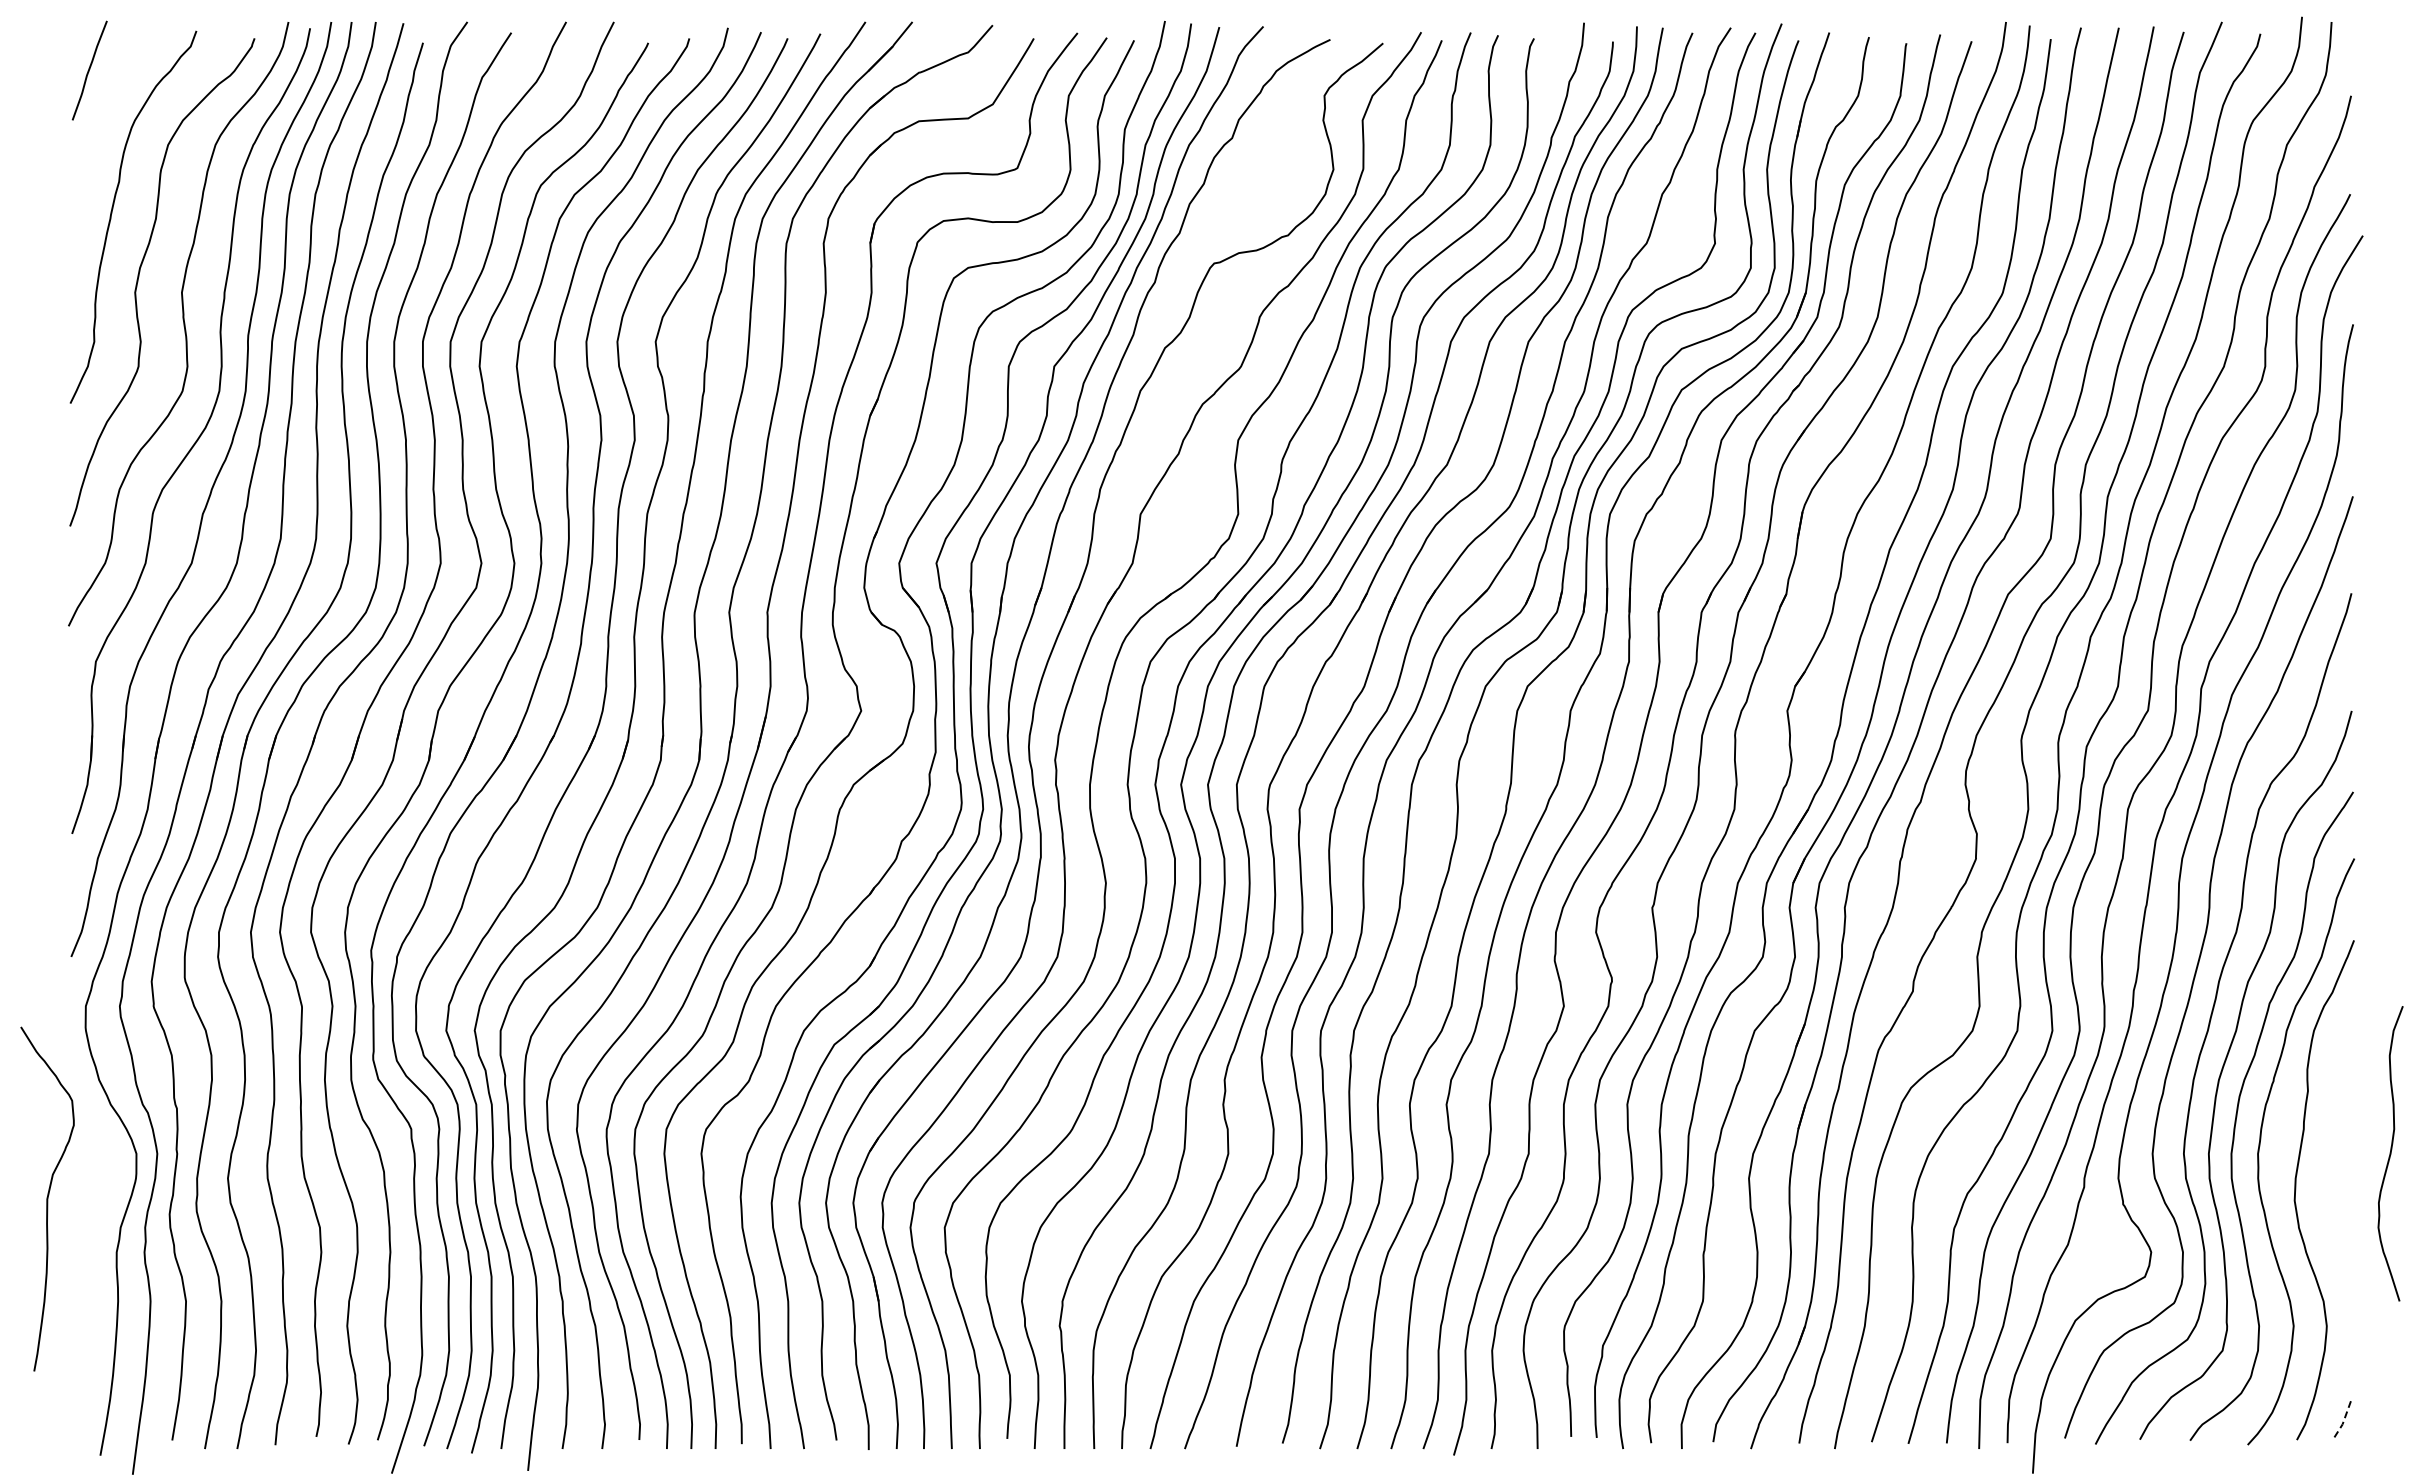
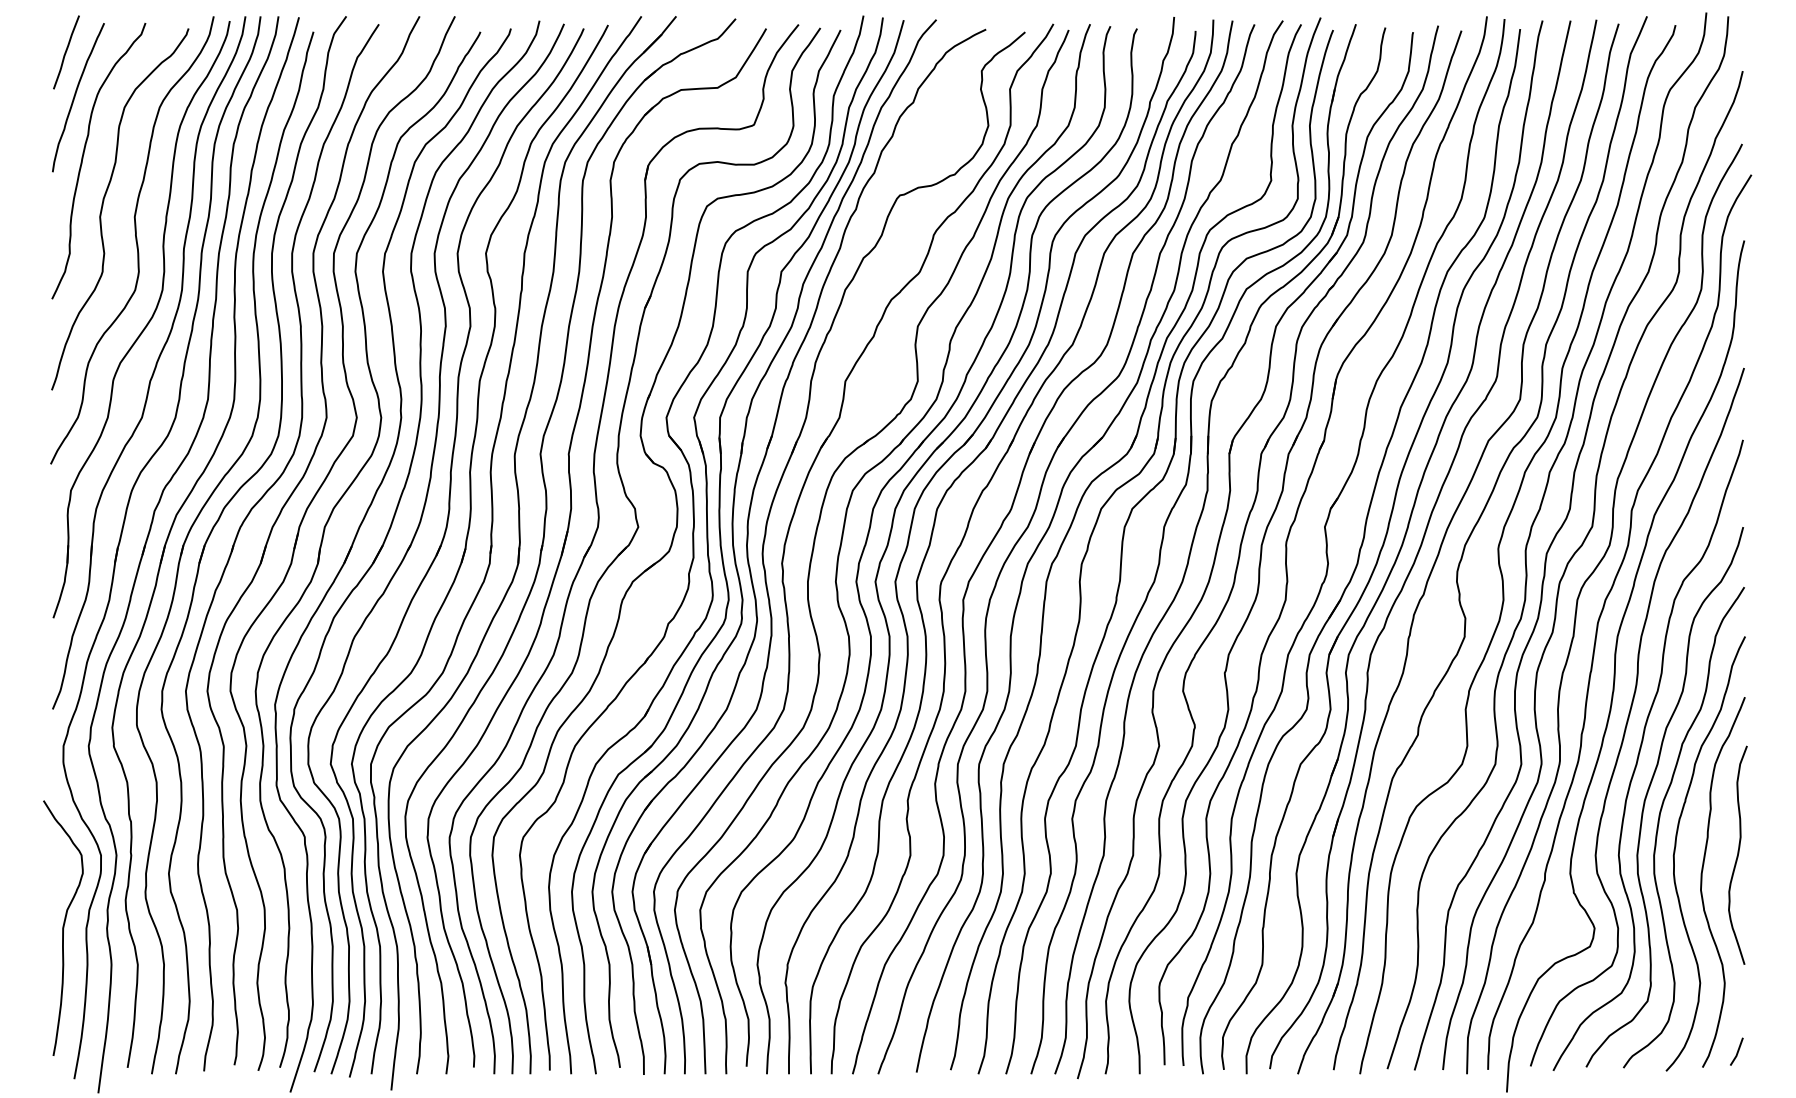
curve: (101, 131) -> (75, 97), added
curve: (2390, 1153) -> (1737, 855), moved
curve: (47, 1198) -> (63, 927), moved
line: (2344, 1419) -> (1737, 1052), dashed -> solid

